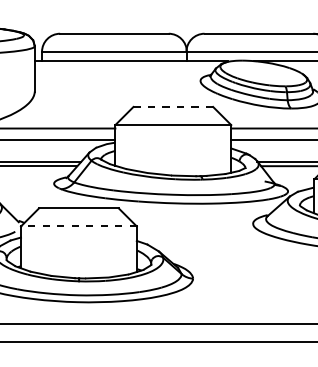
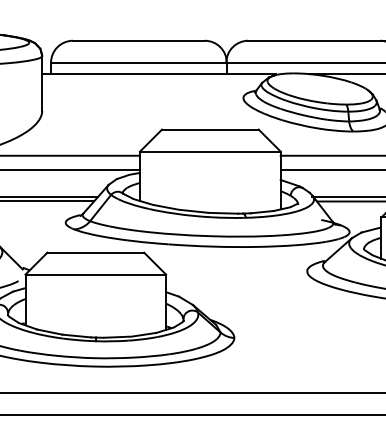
line: (173, 106) -> (210, 129), dashed -> solid
line: (78, 226) -> (95, 274), dashed -> solid

